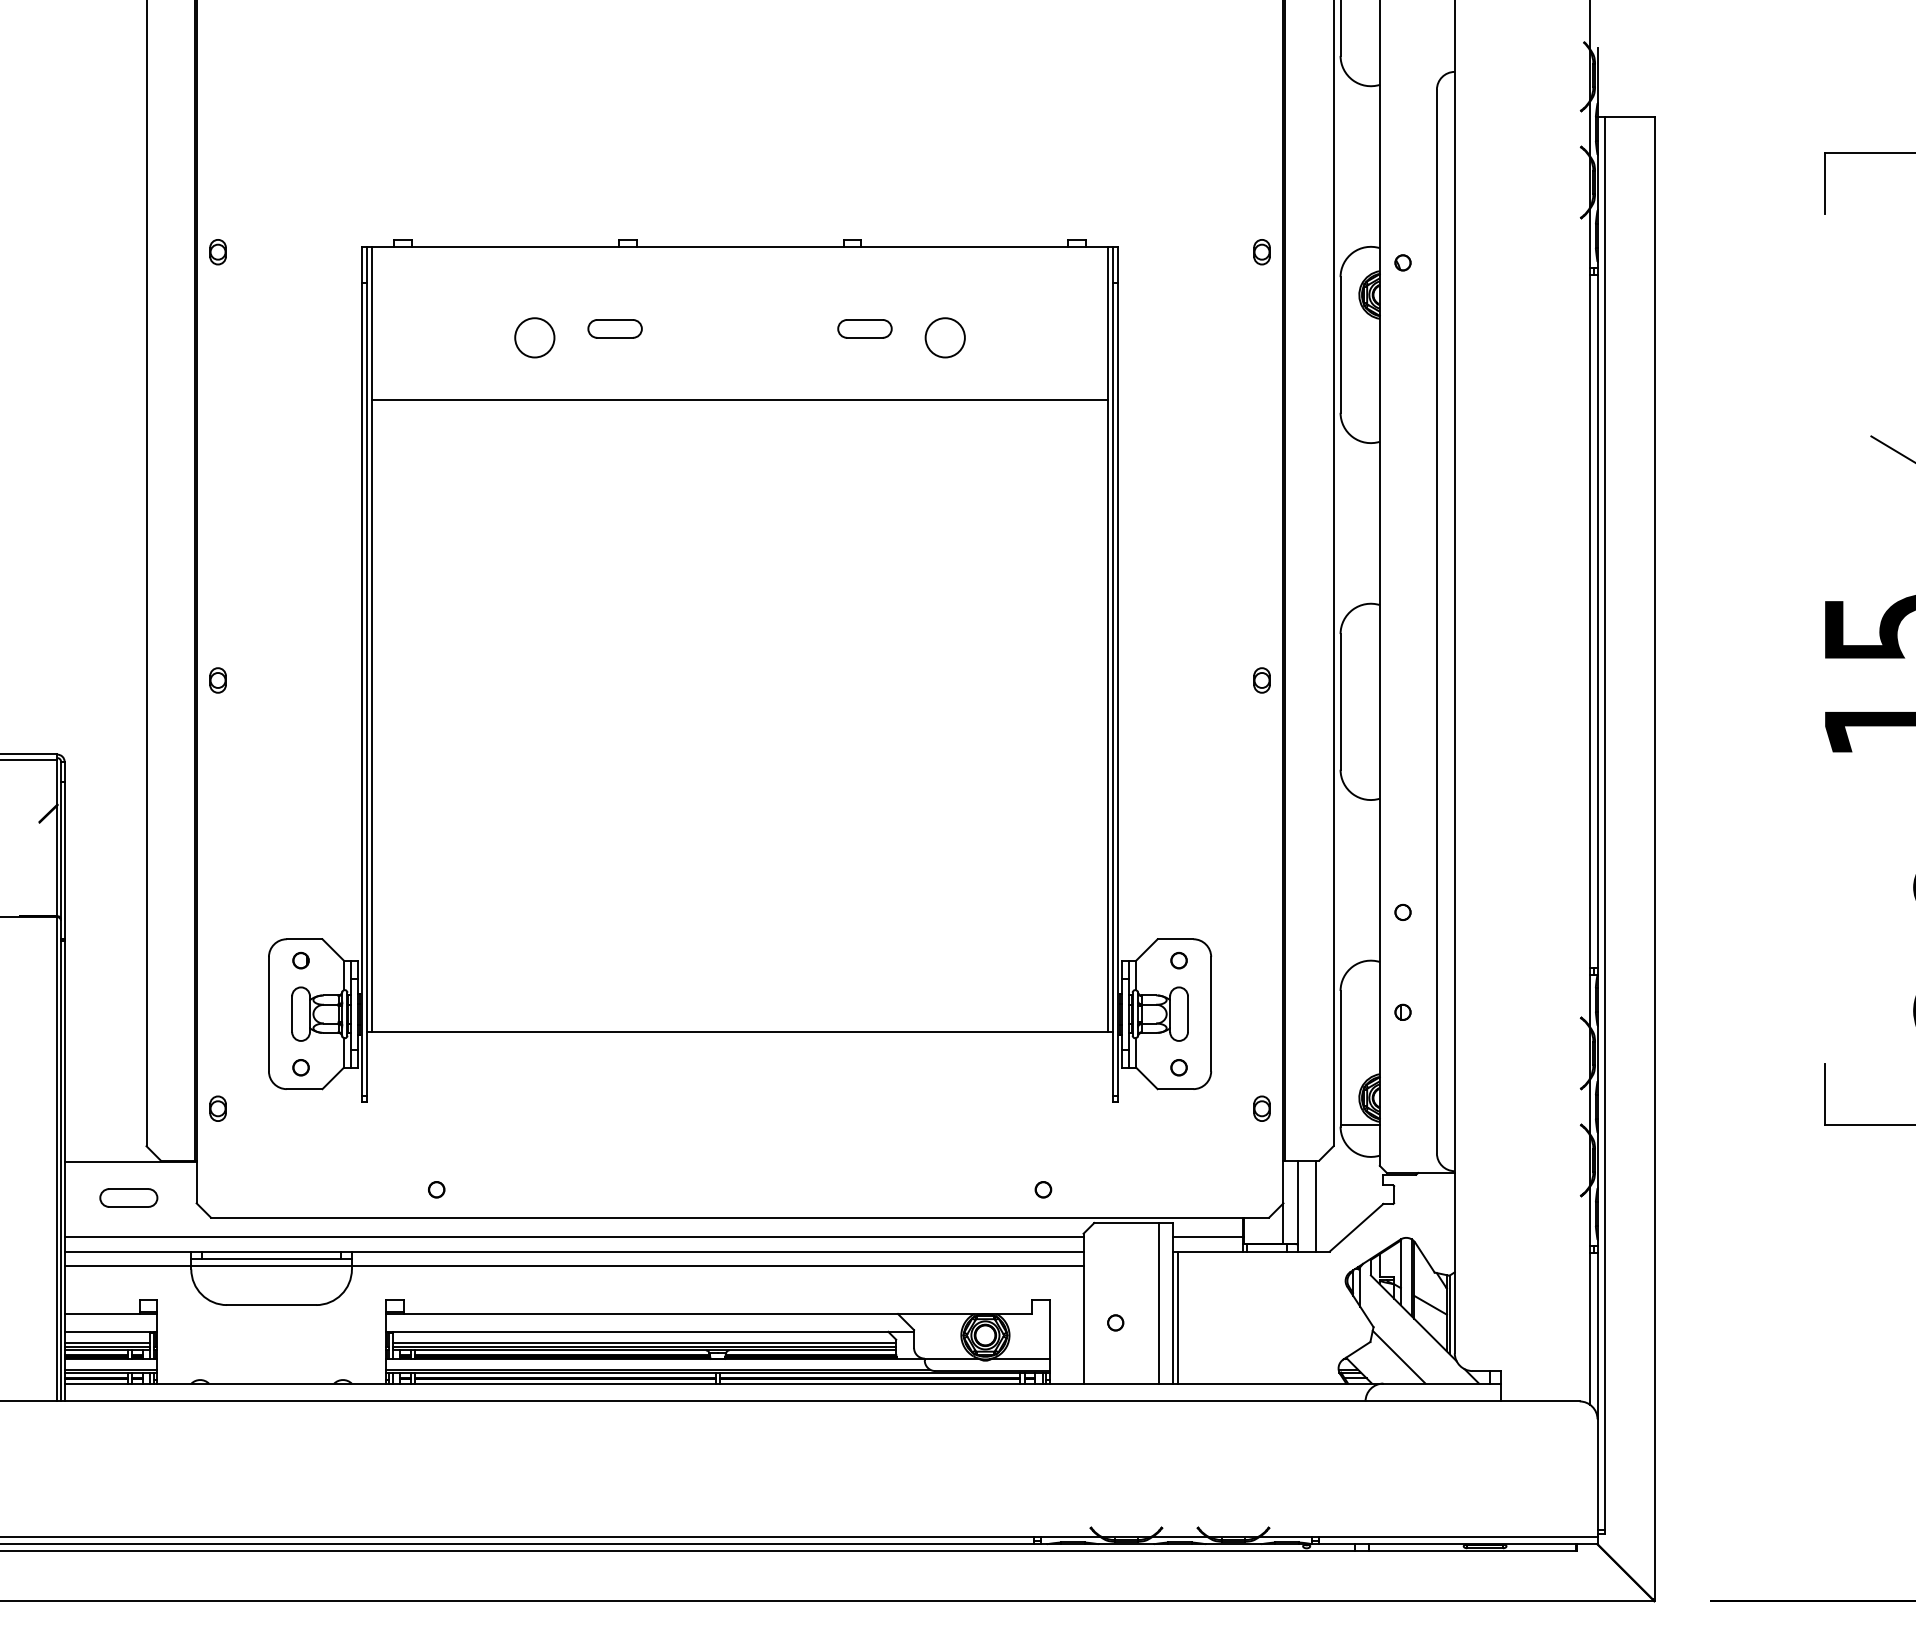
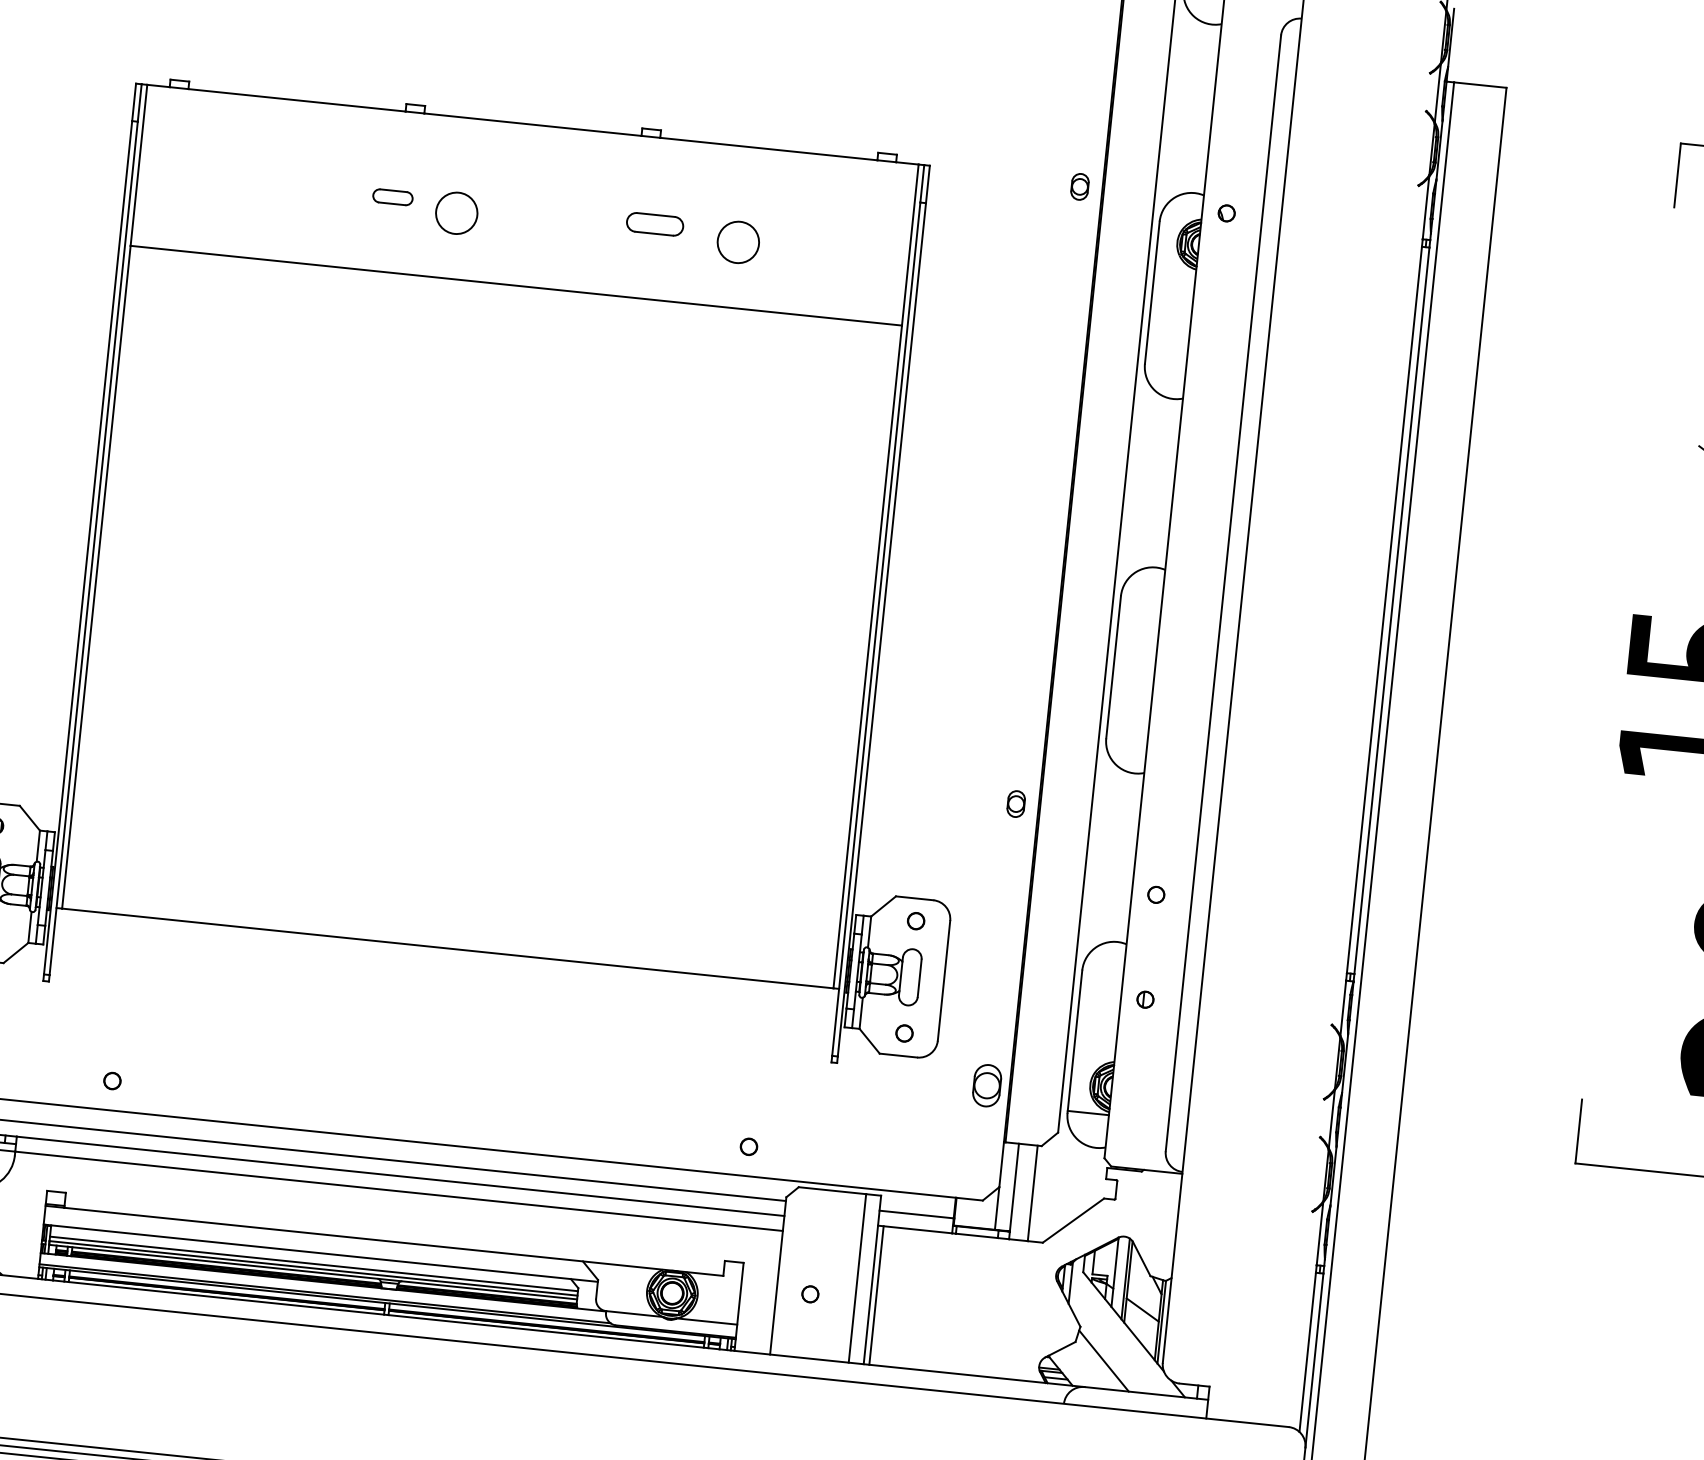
part: (614, 328) -> (392, 196), size x0.7
circle: (534, 337) -> (456, 212), moved
part: (1261, 680) -> (1015, 804), moved
part: (1261, 1108) -> (986, 1085), size x1.6

